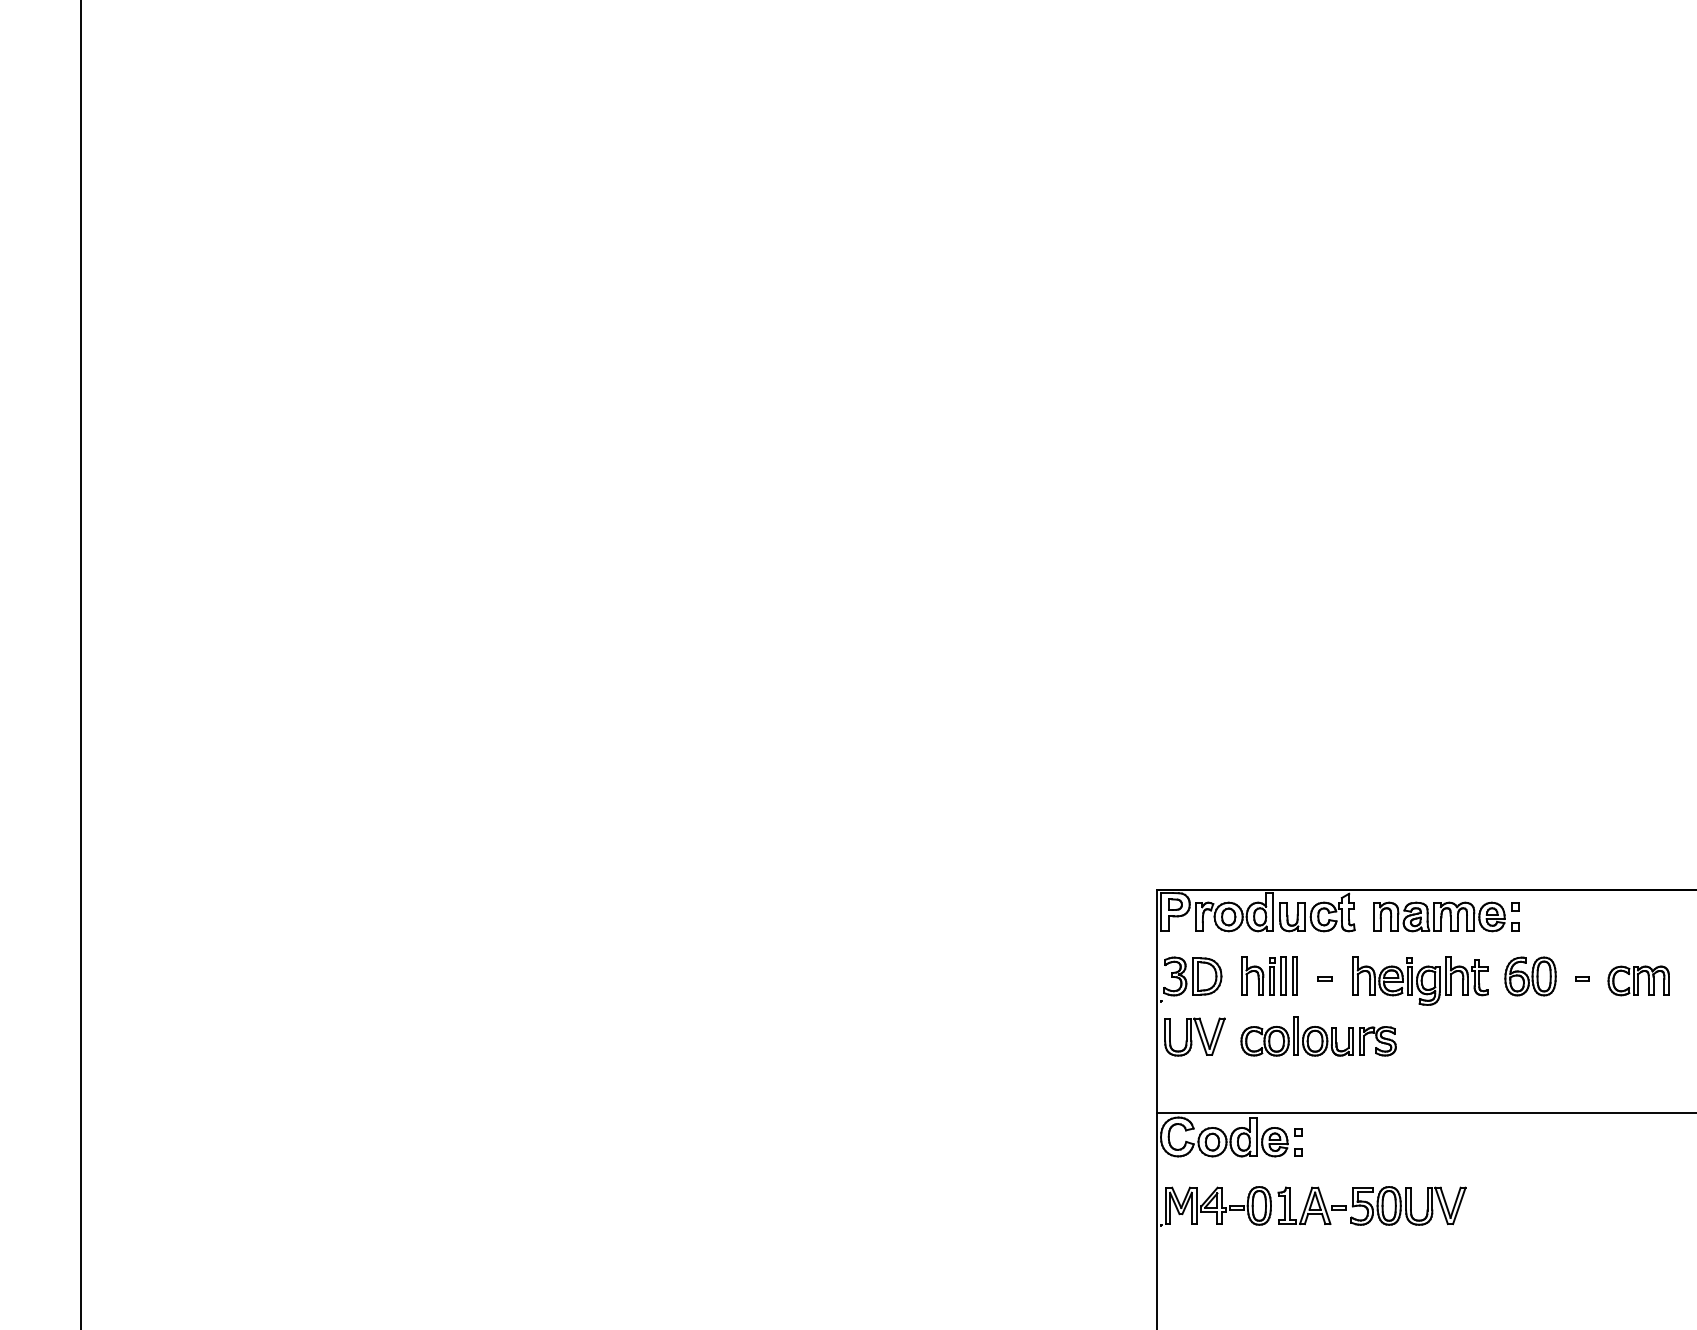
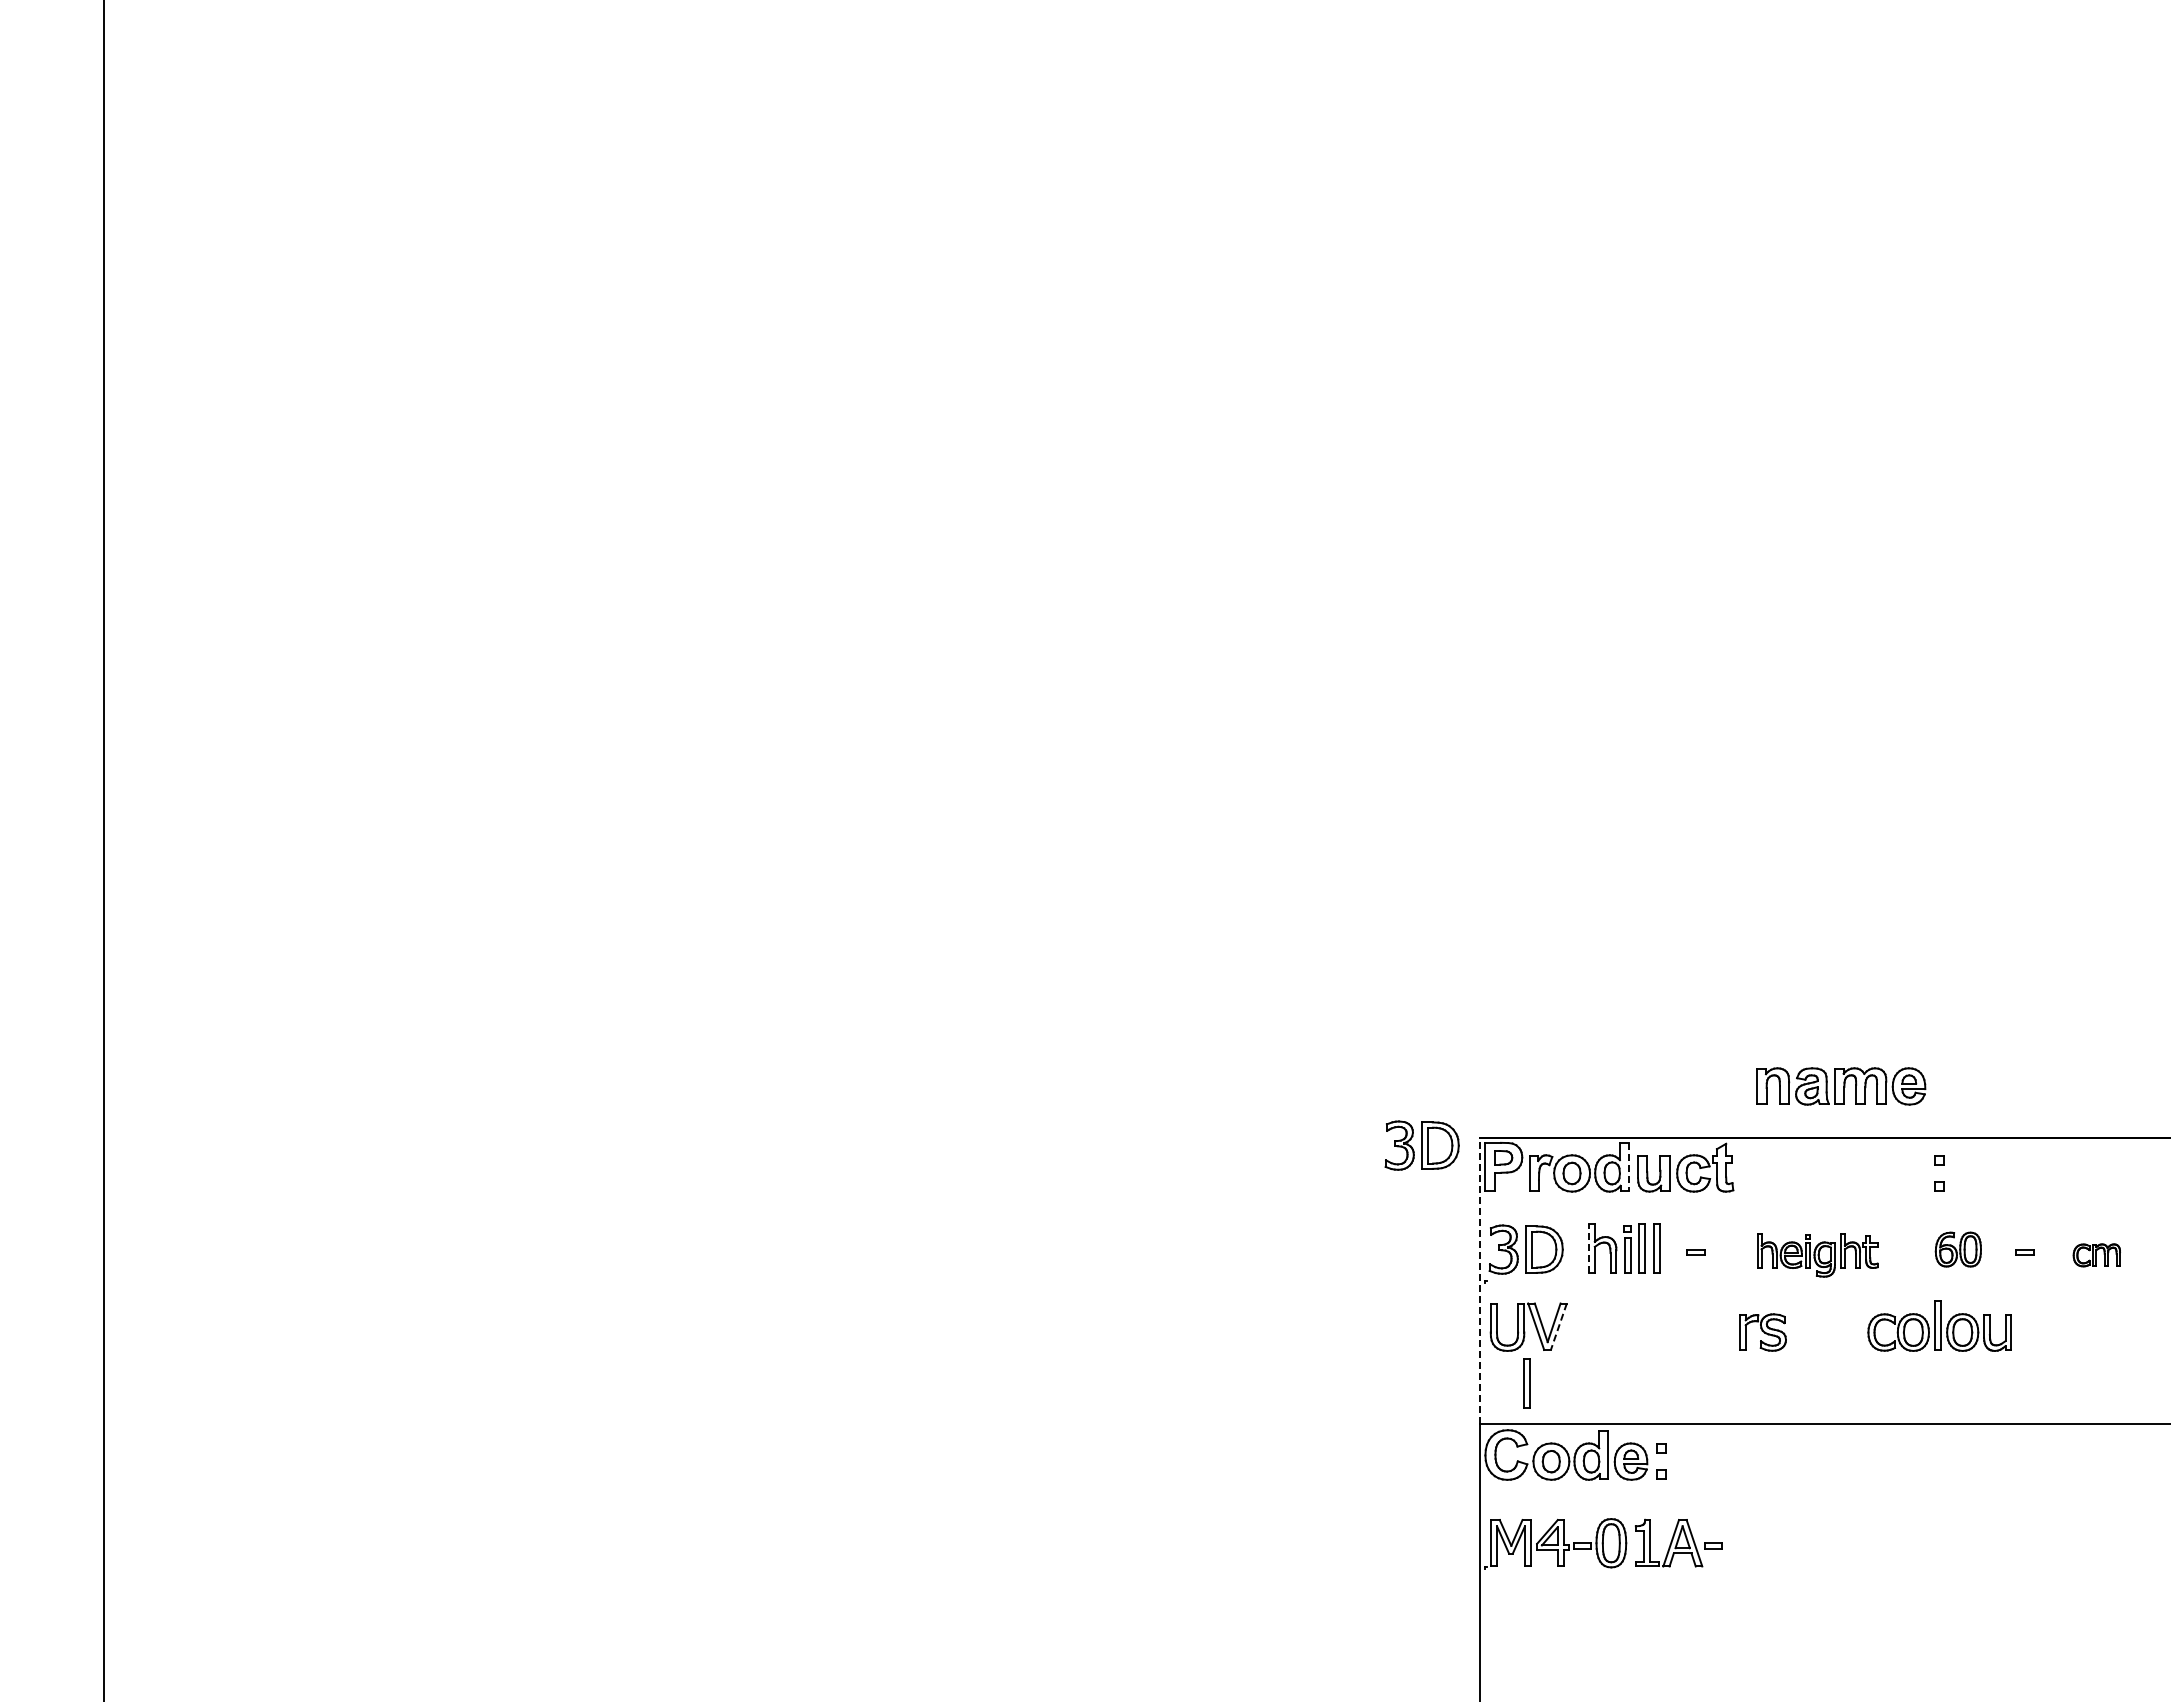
part: (1111, 895) -> (1421, 1145), added
line: (1273, 912) -> (1629, 1167), solid -> dashed
part: (1439, 917) -> (1841, 1086), moved
line: (1242, 975) -> (1589, 1248), solid -> dashed
part: (1530, 976) -> (1958, 1249), size x0.7
part: (1420, 980) -> (1817, 1254), size x0.7
part: (1638, 981) -> (2096, 1255), size x0.6
line: (1157, 1001) -> (1480, 1281), solid -> dashed
part: (1297, 1035) -> (1939, 1325), moved
line: (1218, 1036) -> (1558, 1326), solid -> dashed
part: (1193, 1081) -> (1526, 1383), added
part: (1408, 1206) -> (1802, 1543), removed

